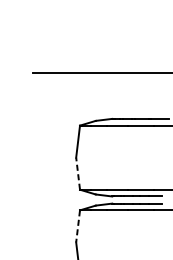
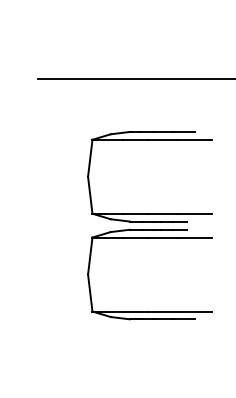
line: (78, 173) -> (90, 195), dashed -> solid
line: (78, 226) -> (90, 256), dashed -> solid

